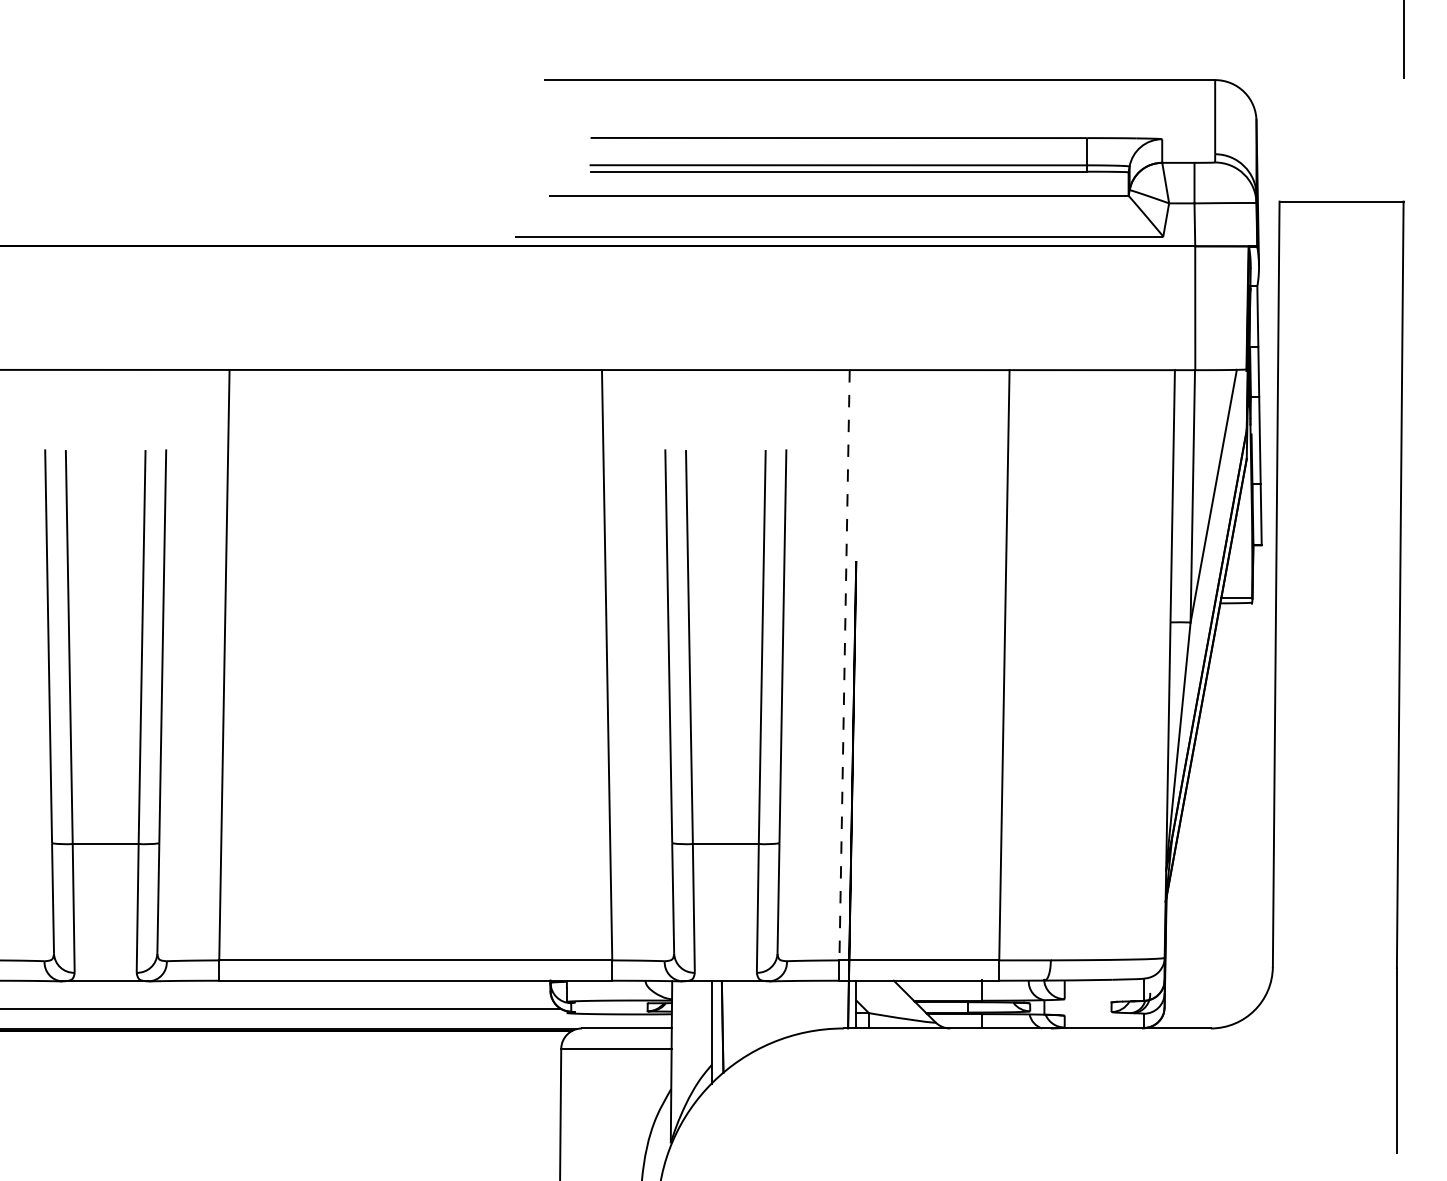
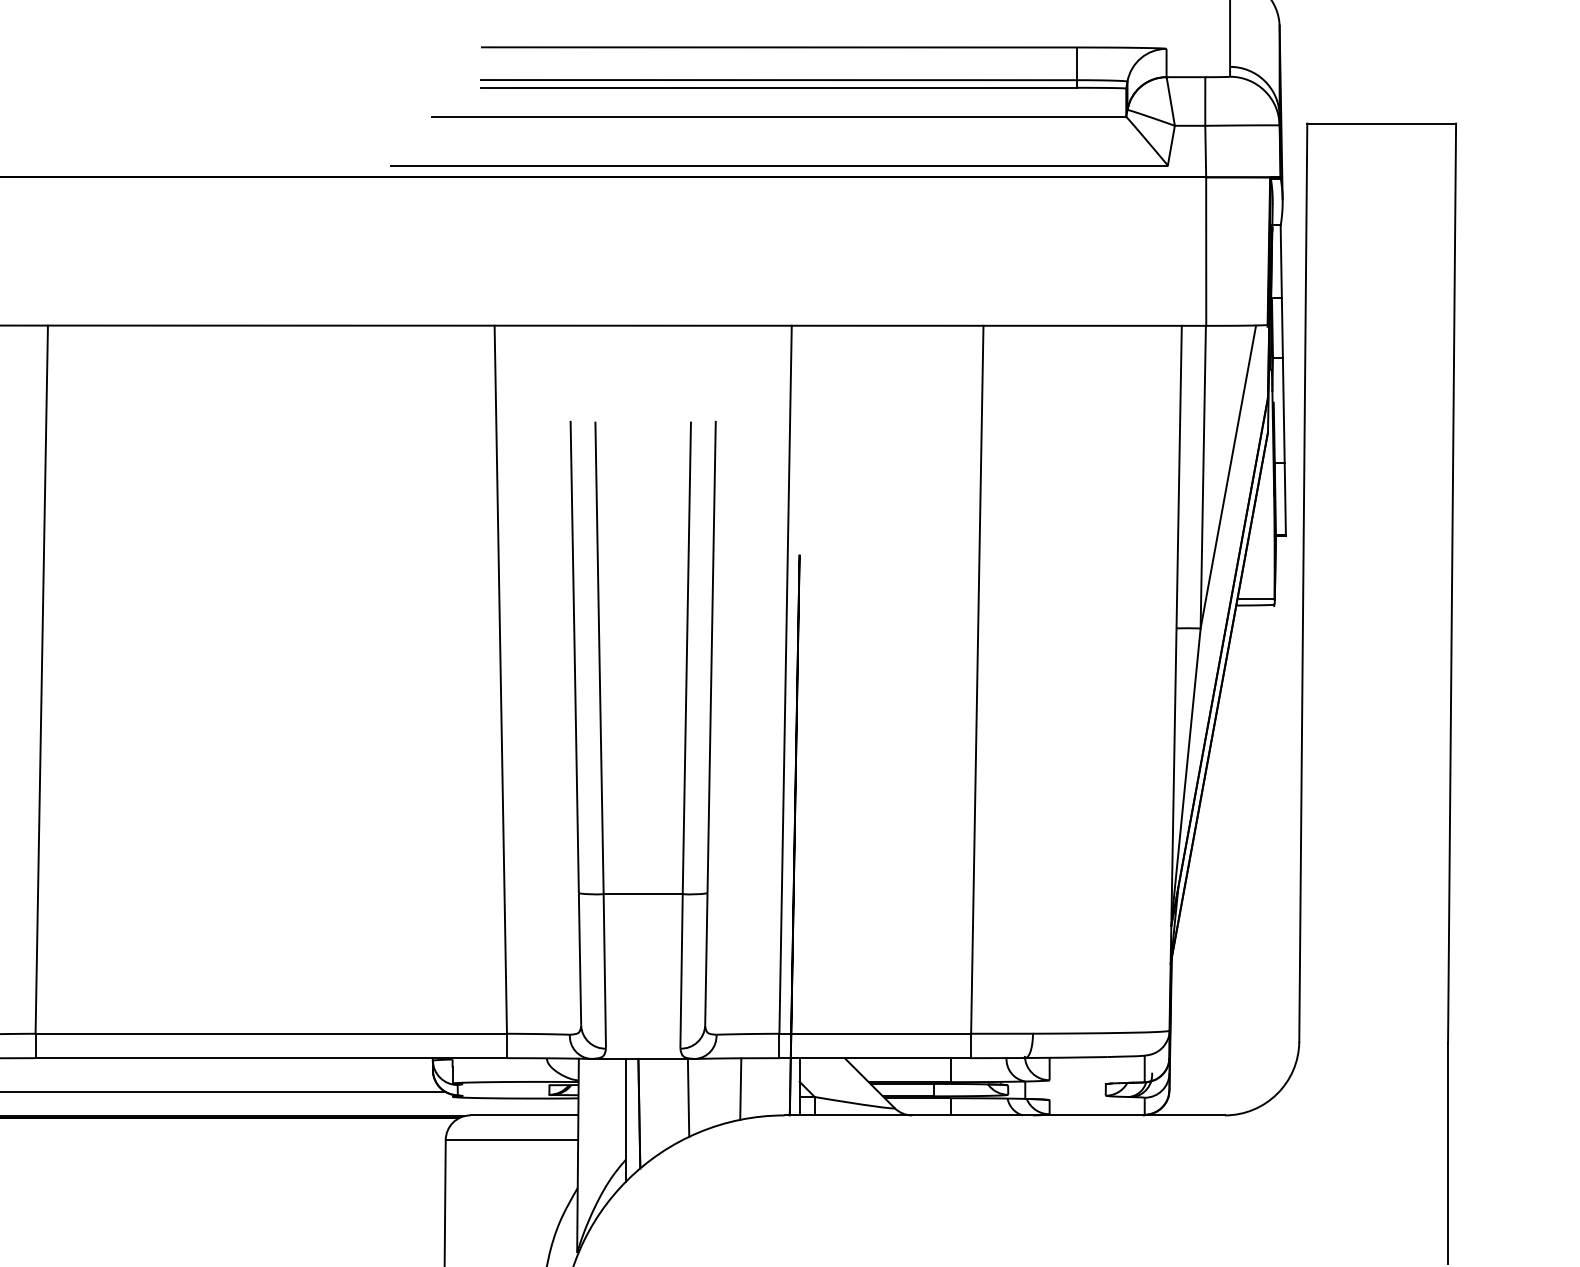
line: (844, 665) -> (785, 680), dashed -> solid
line: (806, 1006) -> (739, 1089), added
line: (763, 1013) -> (688, 1097), added

